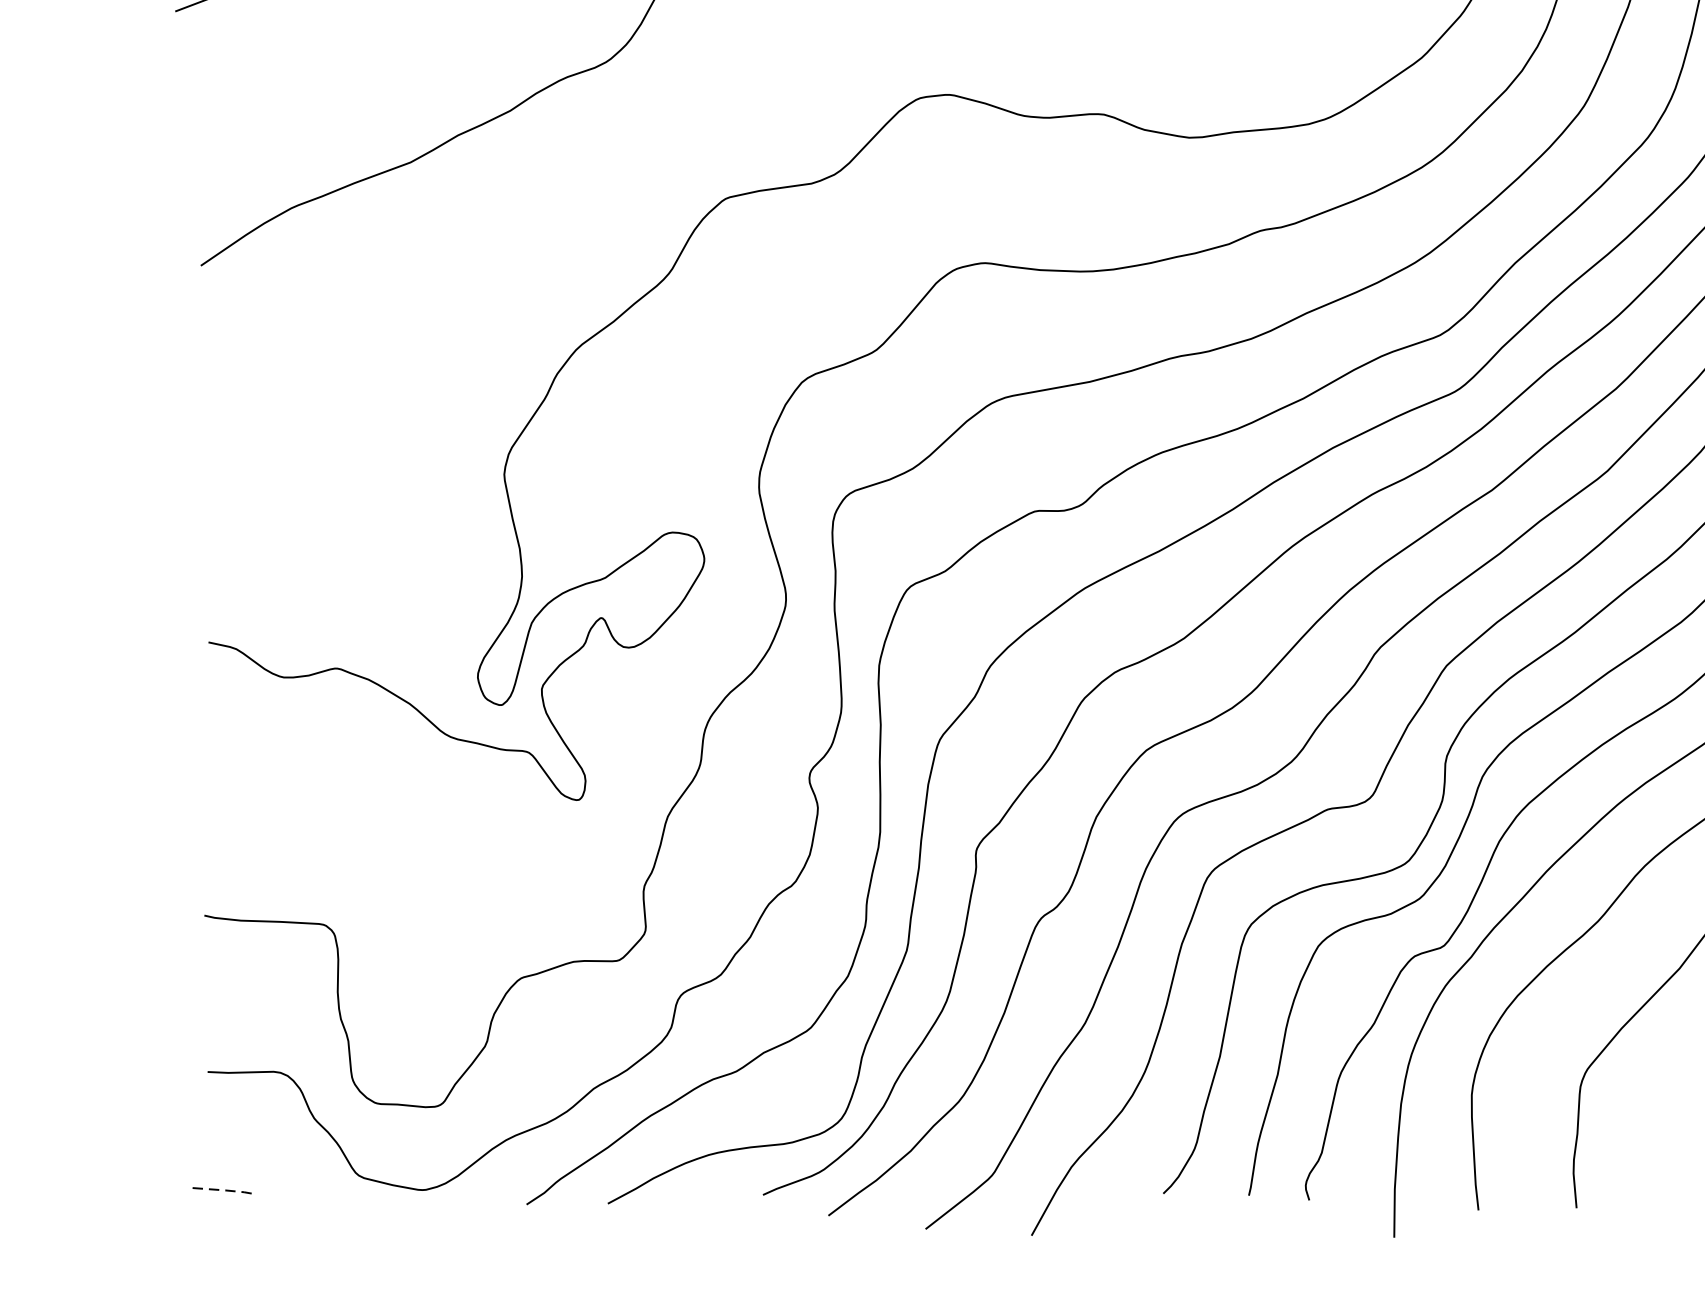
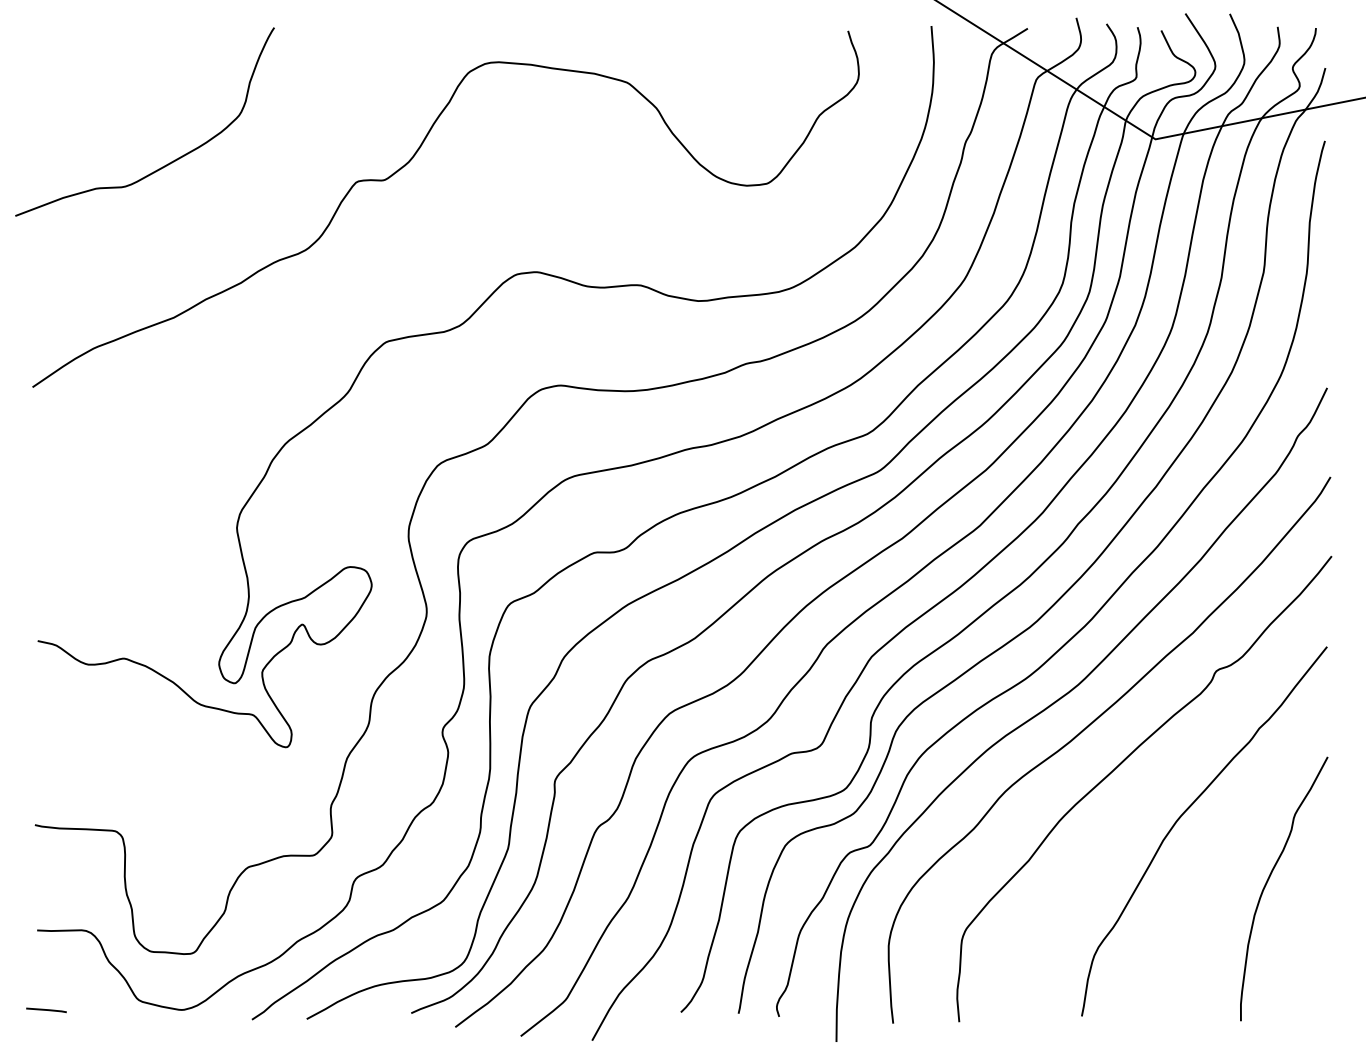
line: (224, 1190) -> (48, 1010), dashed -> solid

